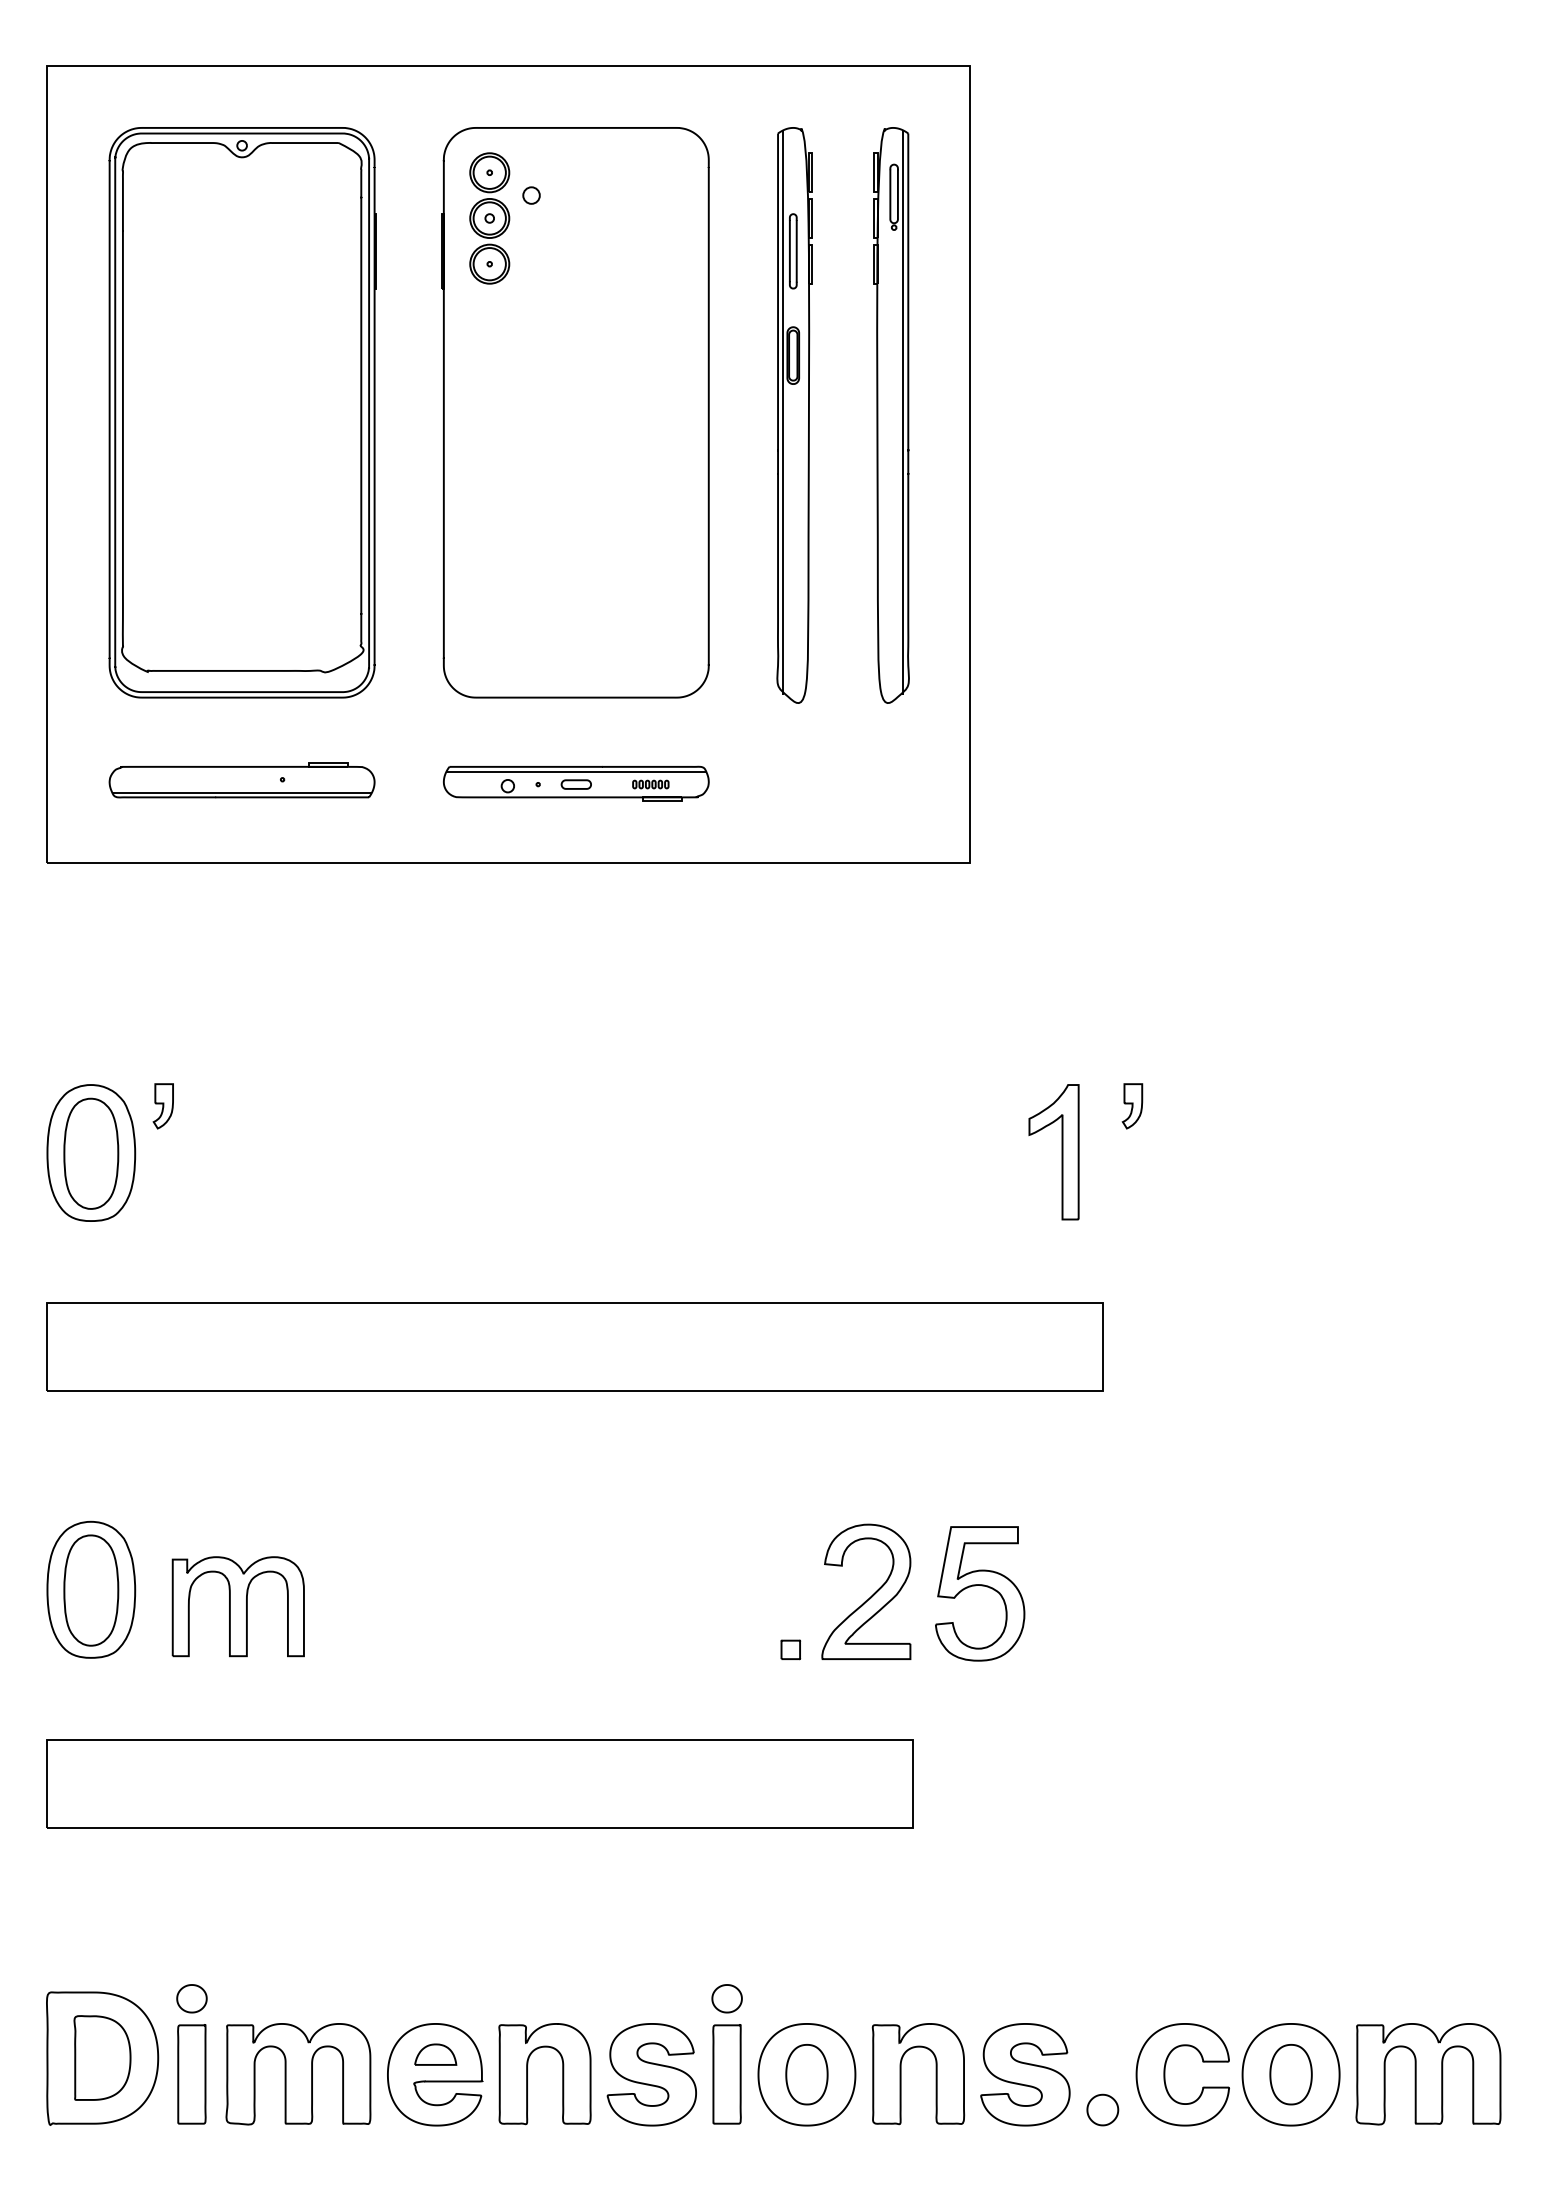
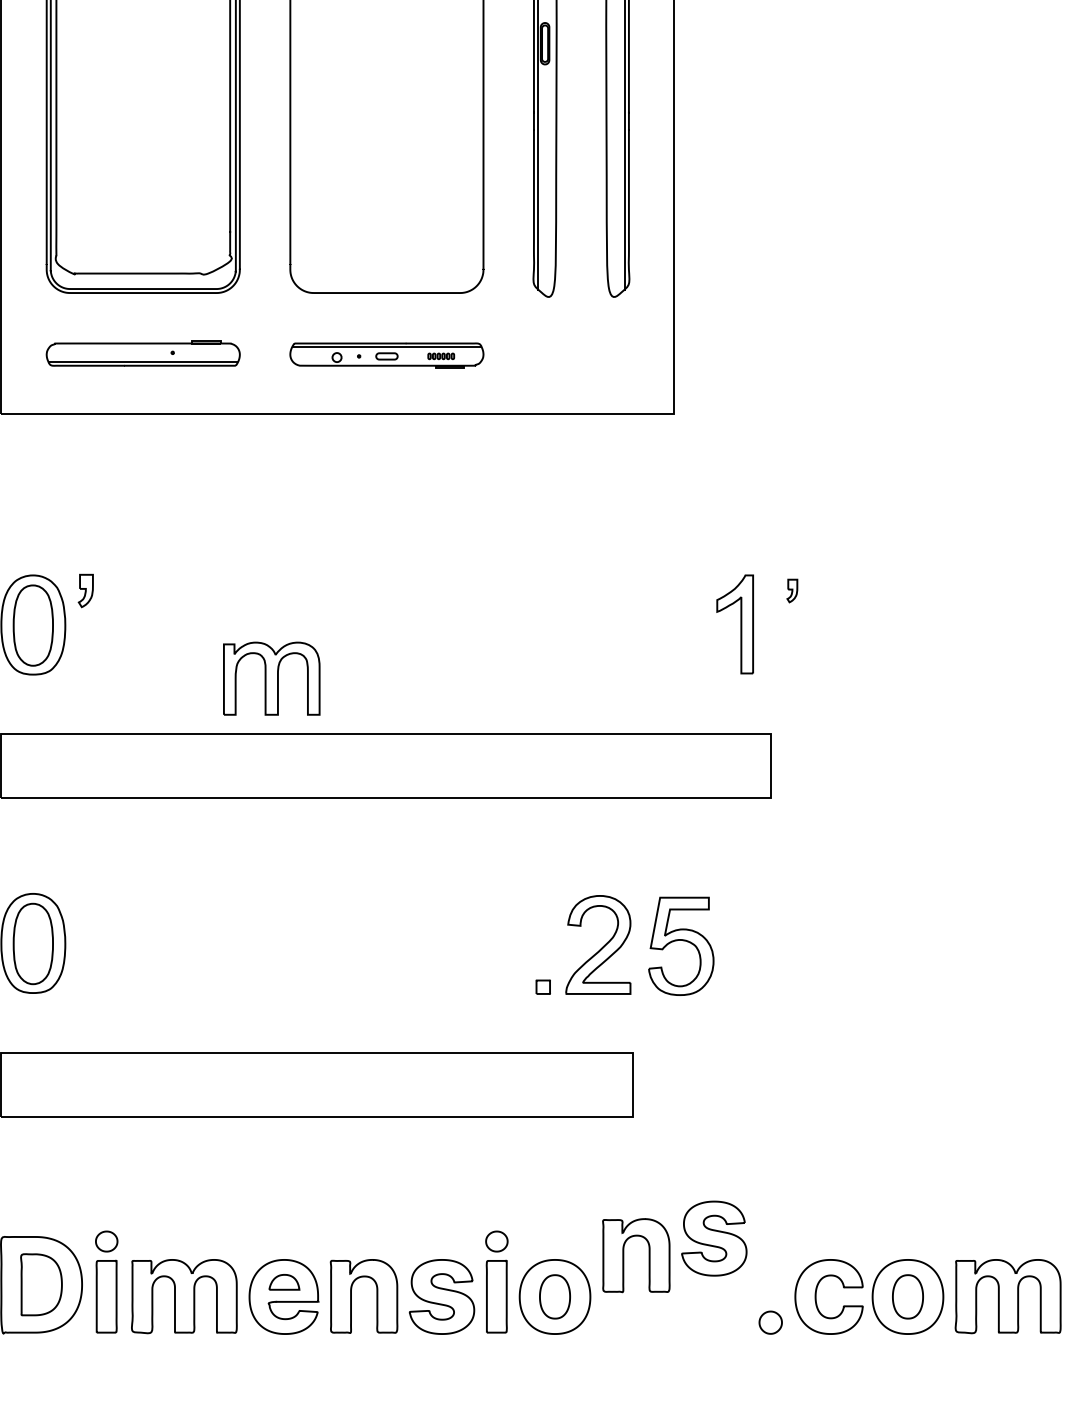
part: (1132, 1106) -> (792, 591), size x0.7
part: (237, 1606) -> (271, 678), moved
part: (901, 2074) -> (623, 1255), moved
part: (1025, 2074) -> (714, 1238), moved

